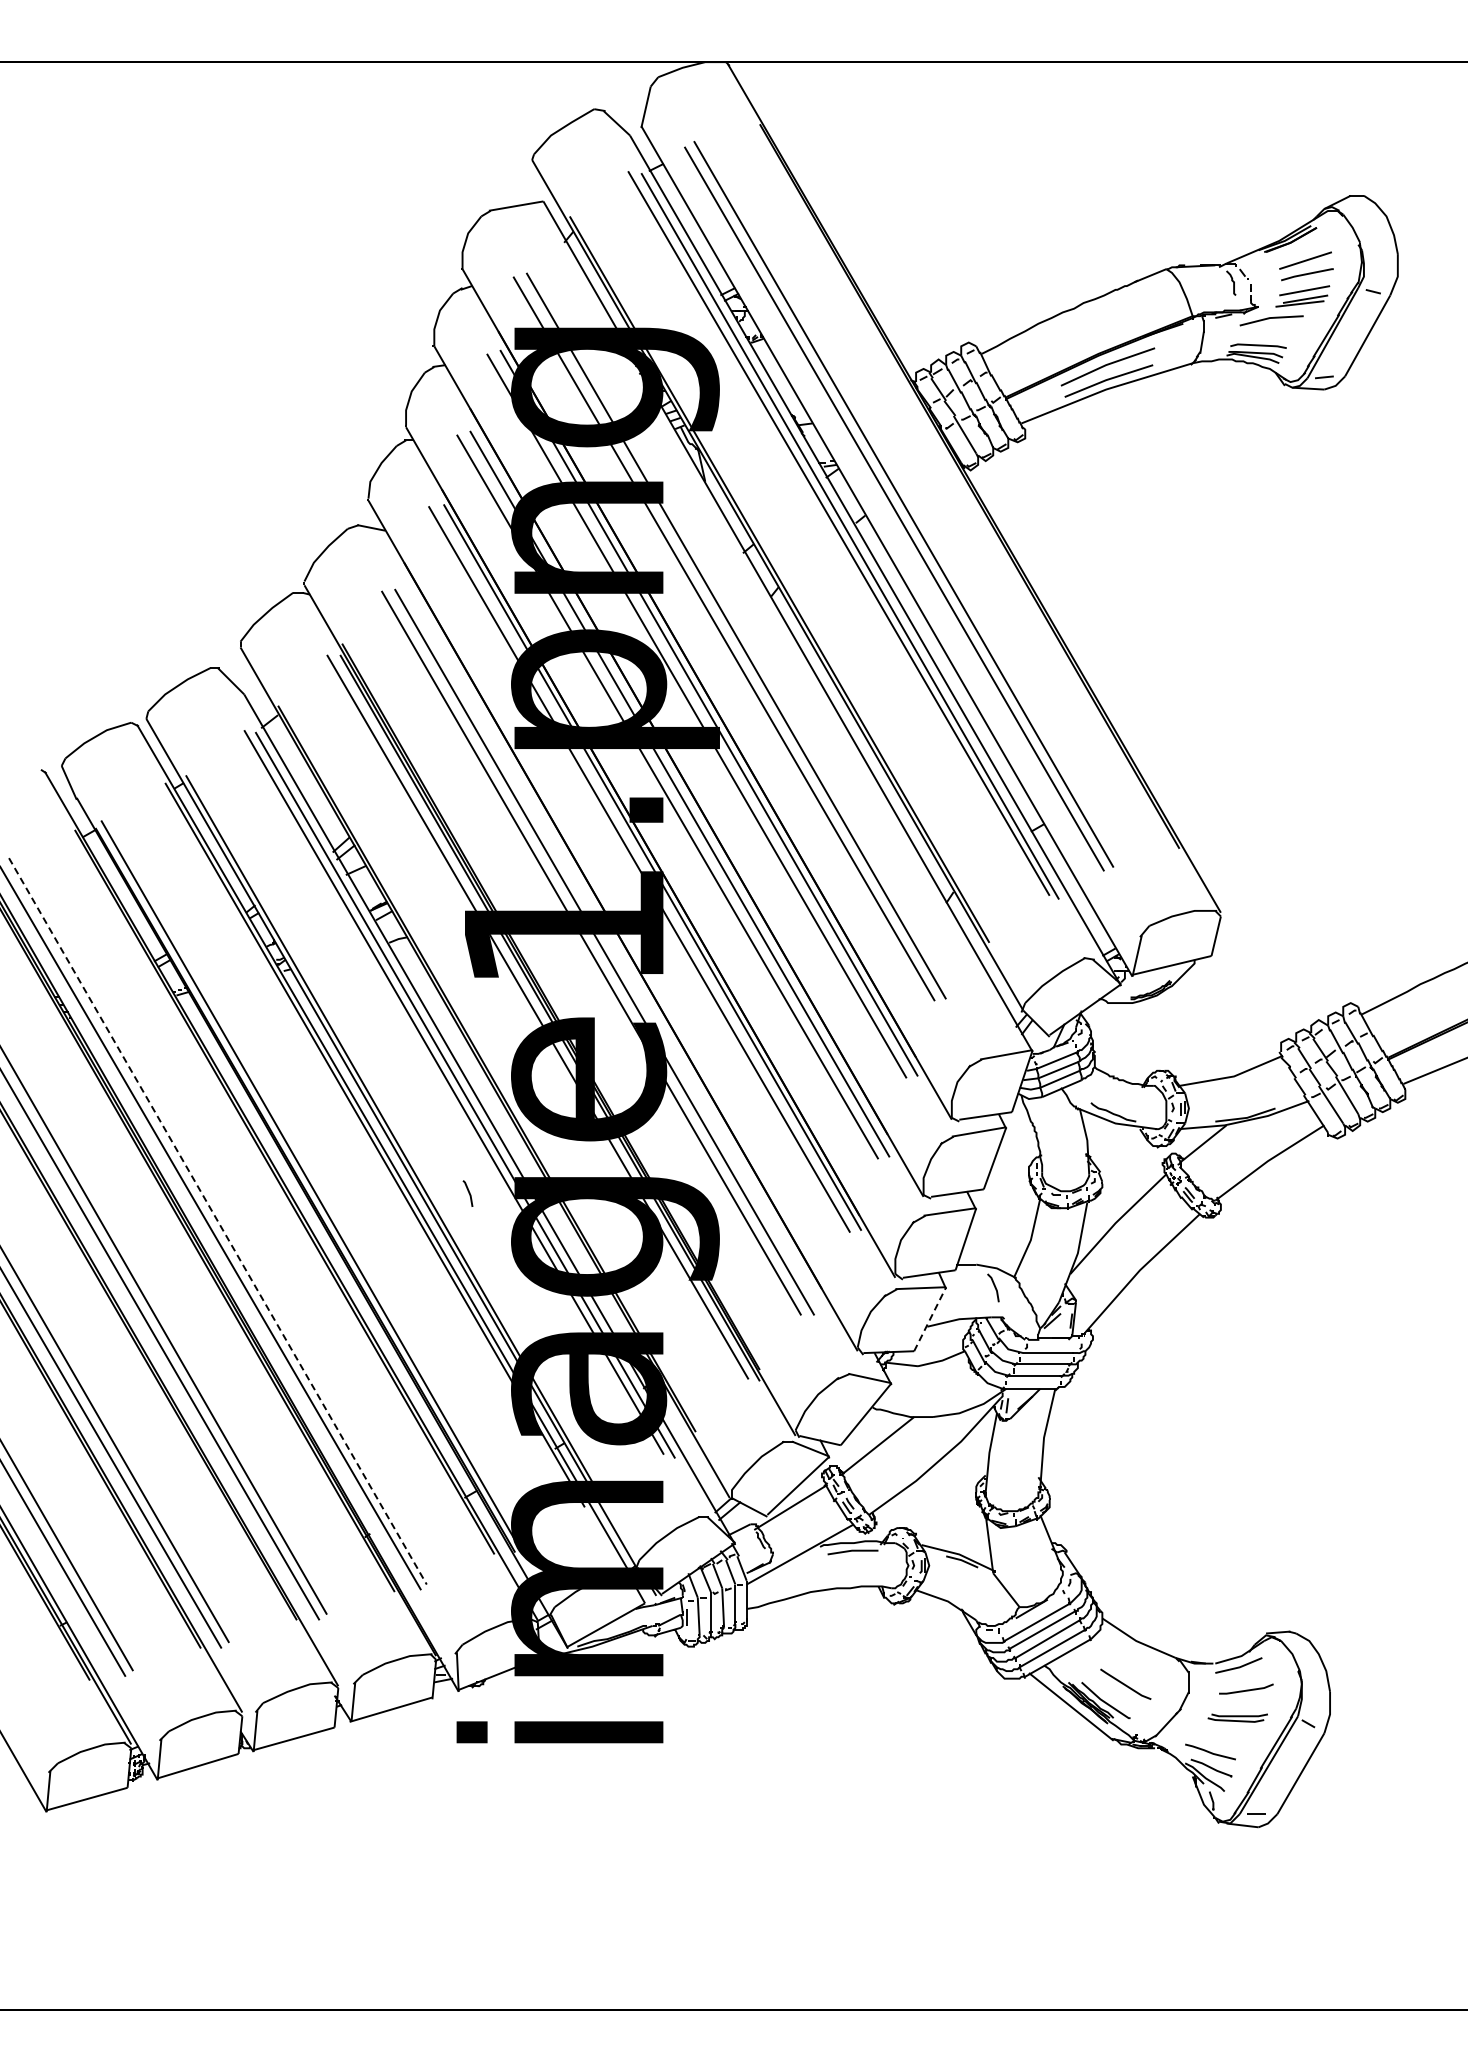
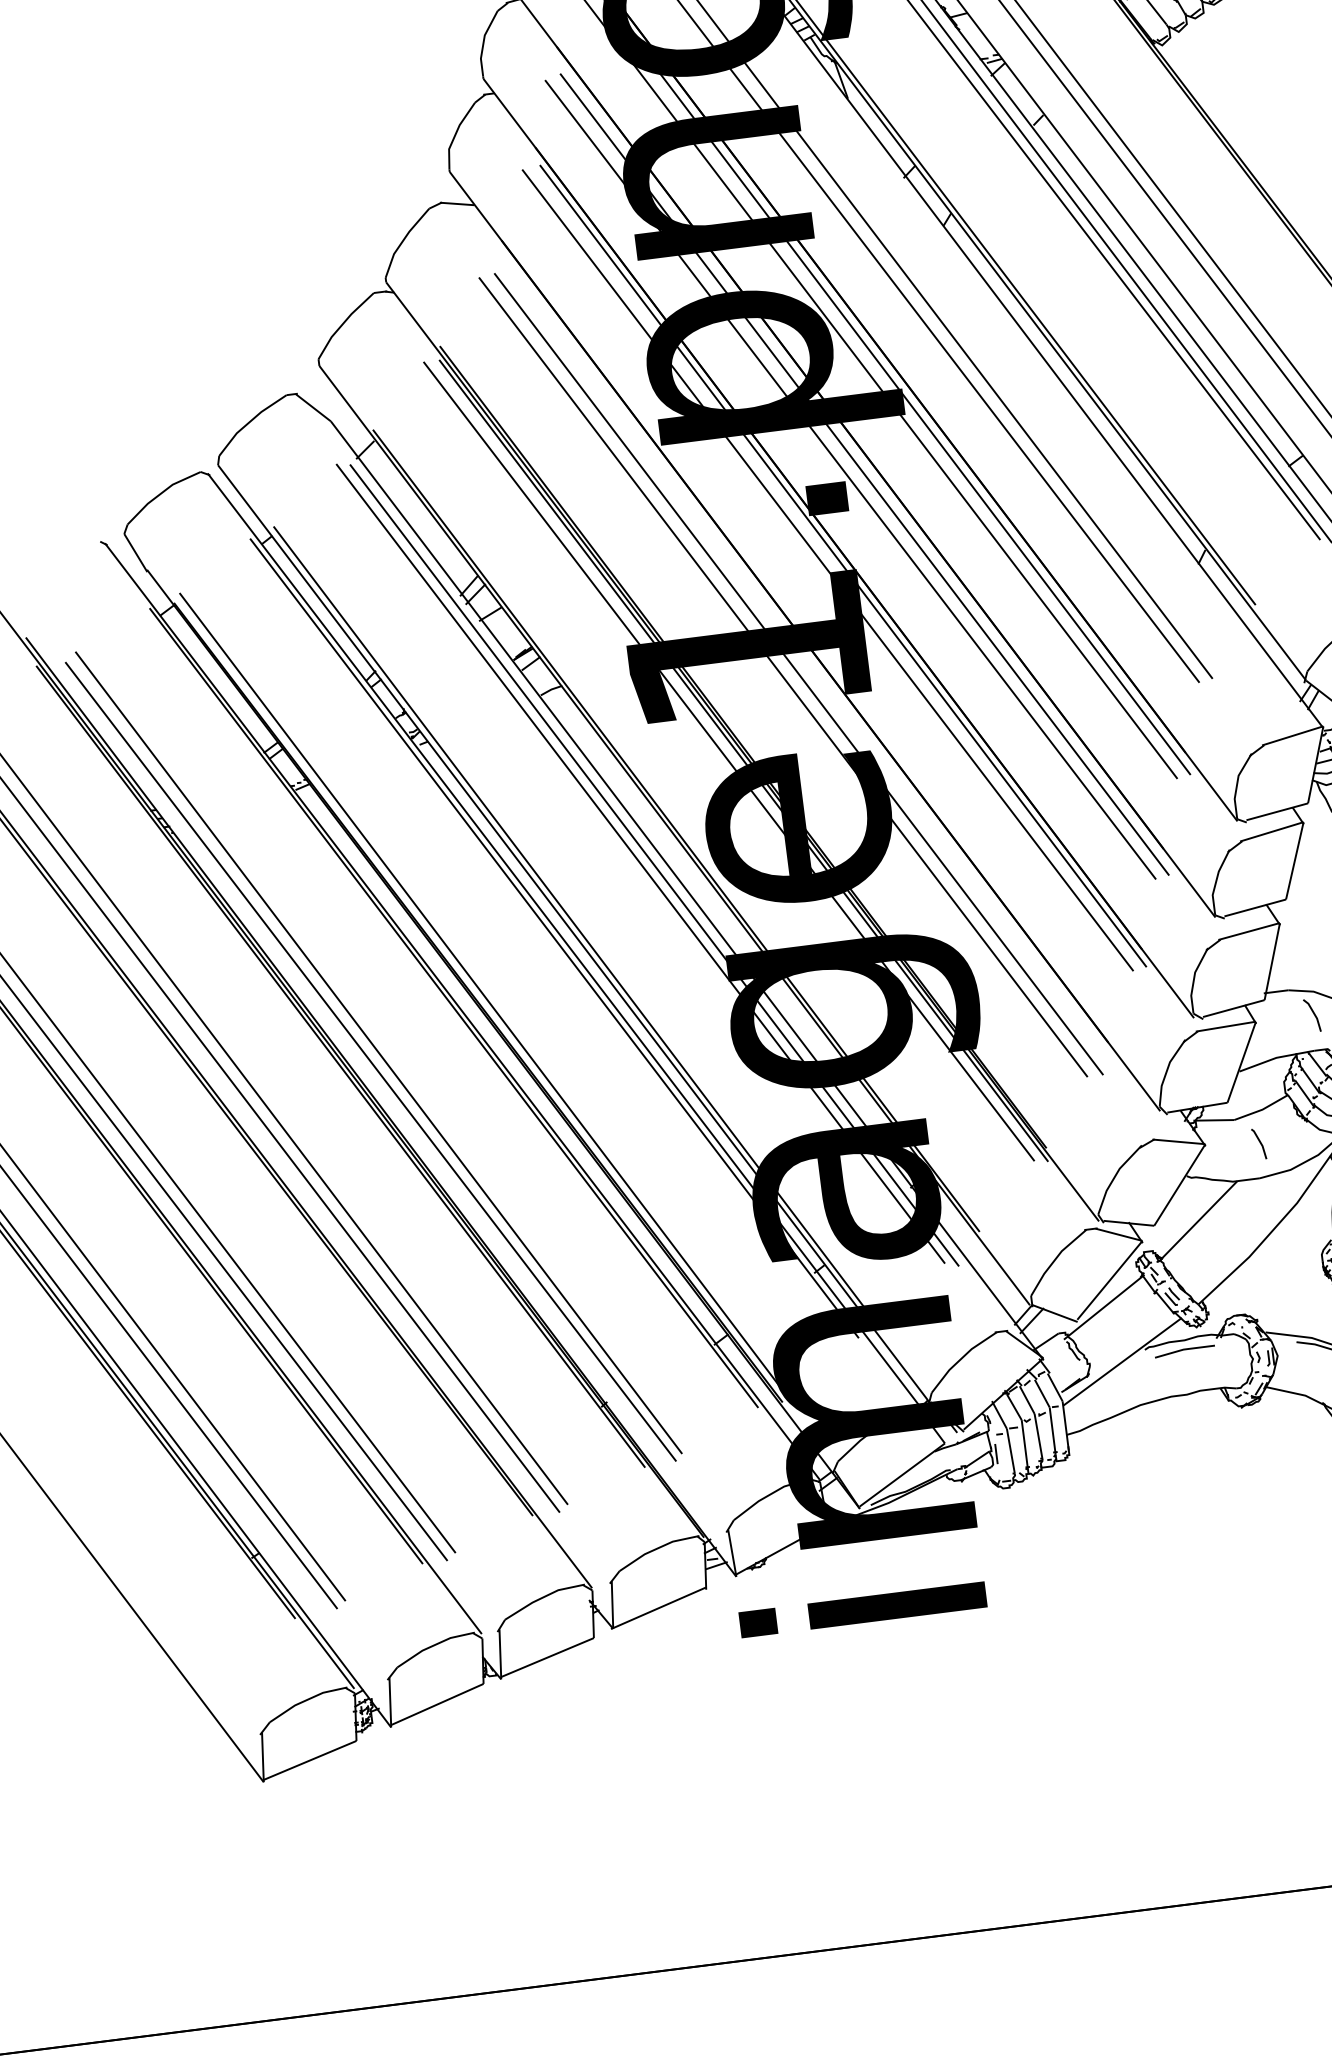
line: (468, 1193) -> (1259, 1143), moved
line: (217, 1221) -> (378, 1053), dashed -> solid
line: (930, 1319) -> (1242, 1062), dashed -> solid

